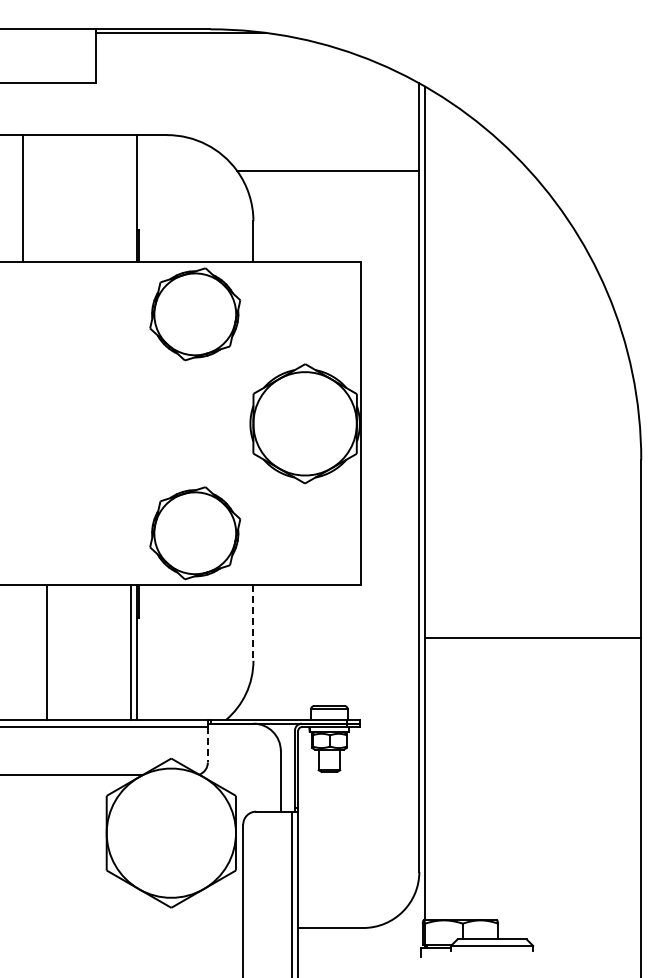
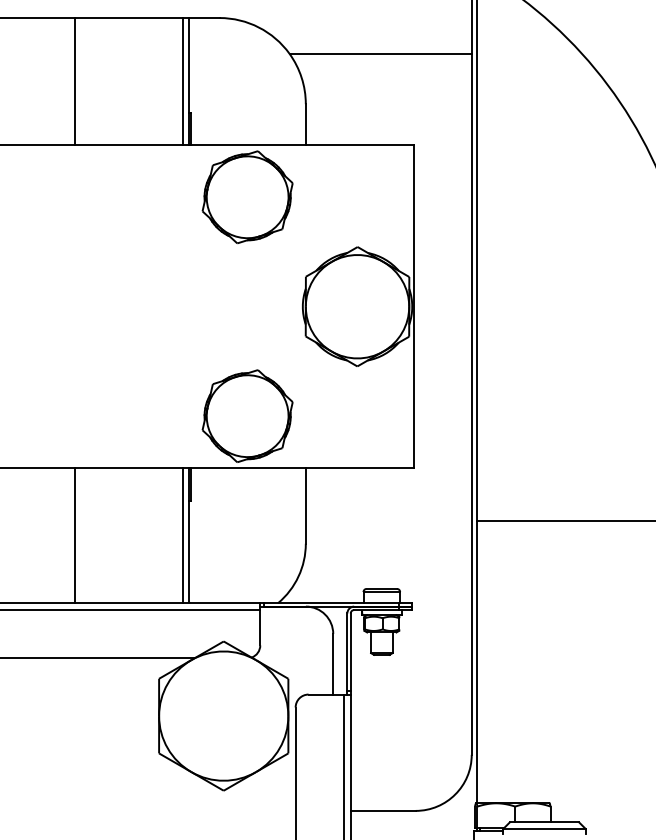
line: (130, 198) -> (182, 81), added
line: (253, 623) -> (305, 506), dashed -> solid
line: (46, 652) -> (74, 535), moved
line: (207, 744) -> (259, 627), dashed -> solid

